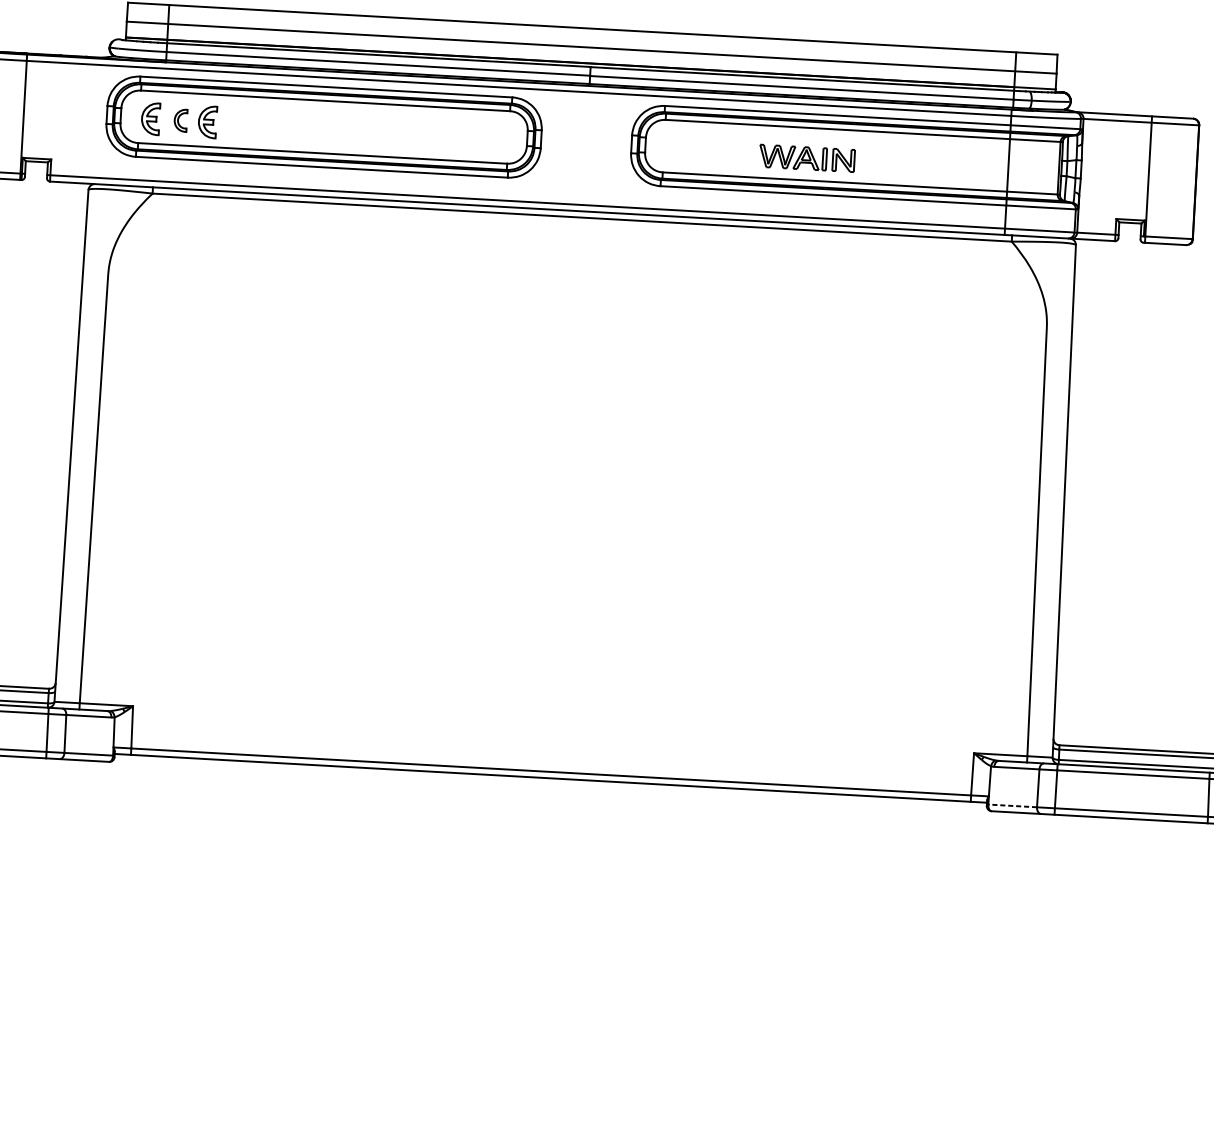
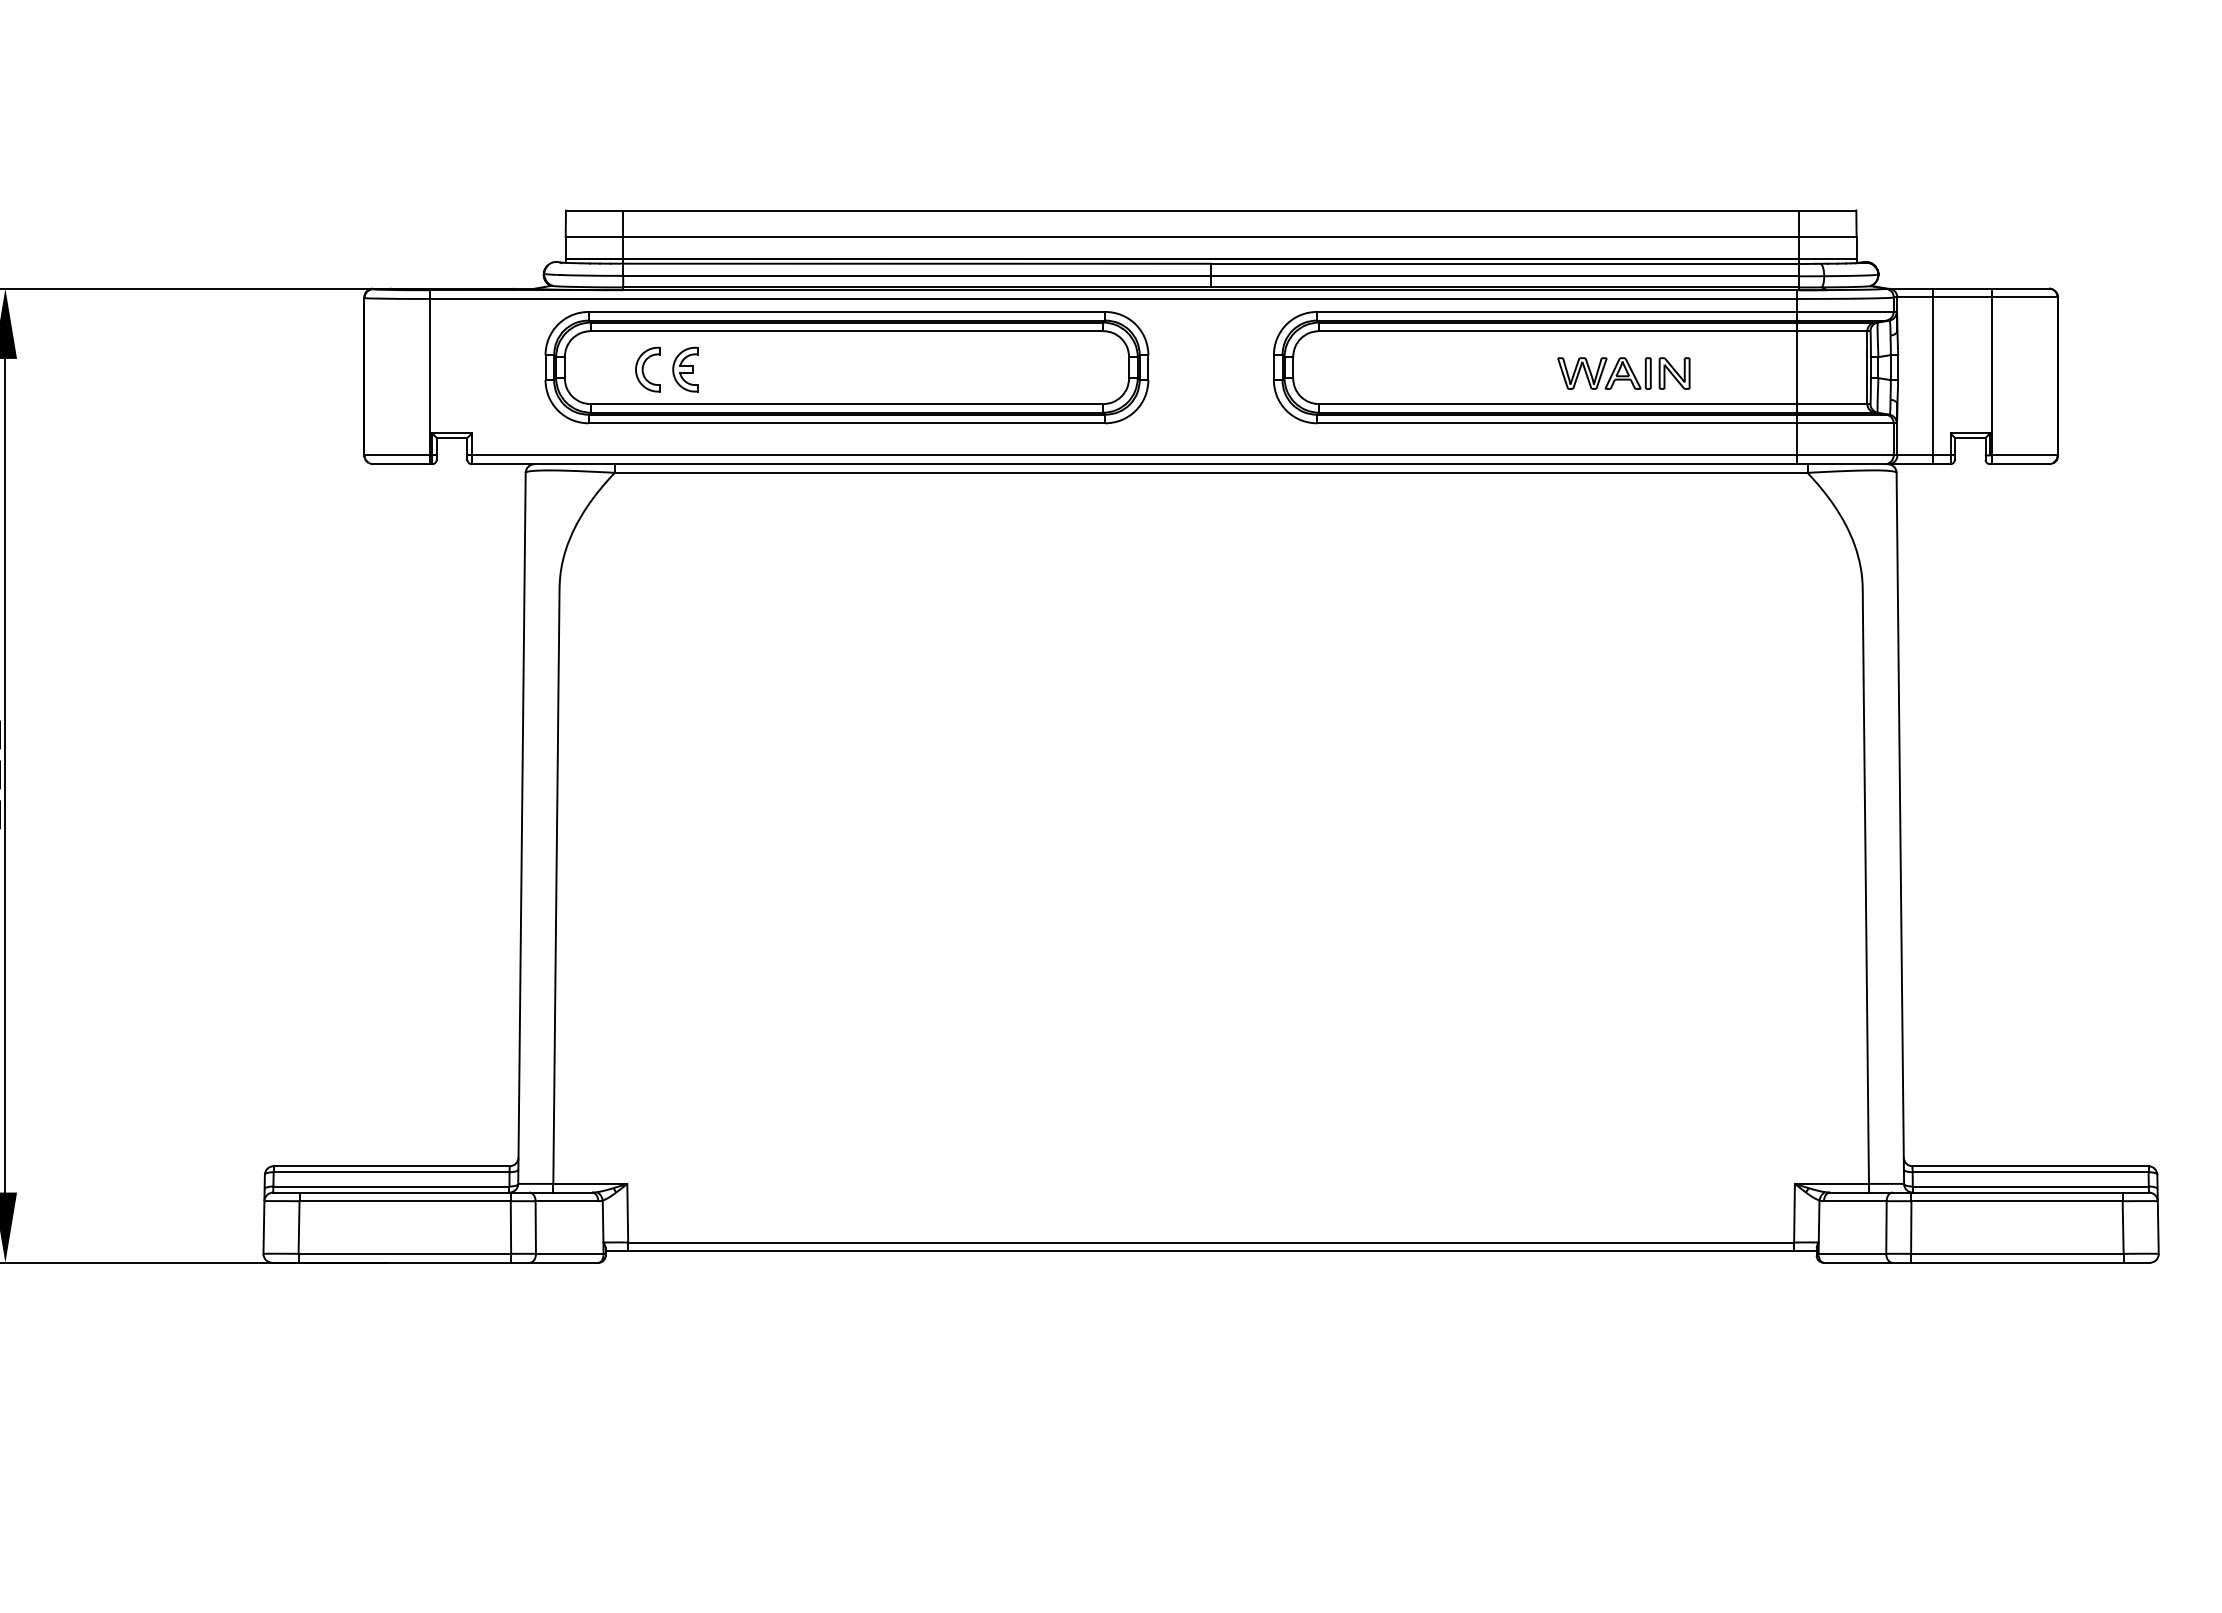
part: (150, 118) -> (606, 369), removed
part: (180, 120) -> (647, 369), size x1.43
part: (806, 158) -> (1623, 373), moved
line: (1105, 177) -> (1932, 376), added
line: (1012, 805) -> (1852, 1253), dashed -> solid

